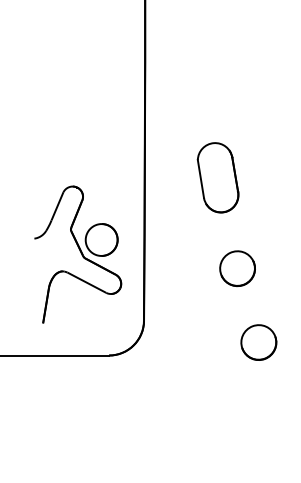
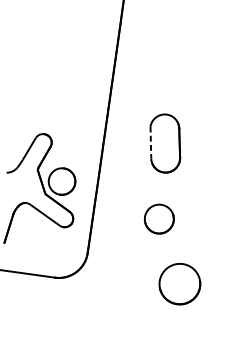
line: (201, 179) -> (151, 143), solid -> dashed
part: (237, 268) -> (159, 218), moved
part: (258, 342) -> (179, 284), size x1.4

